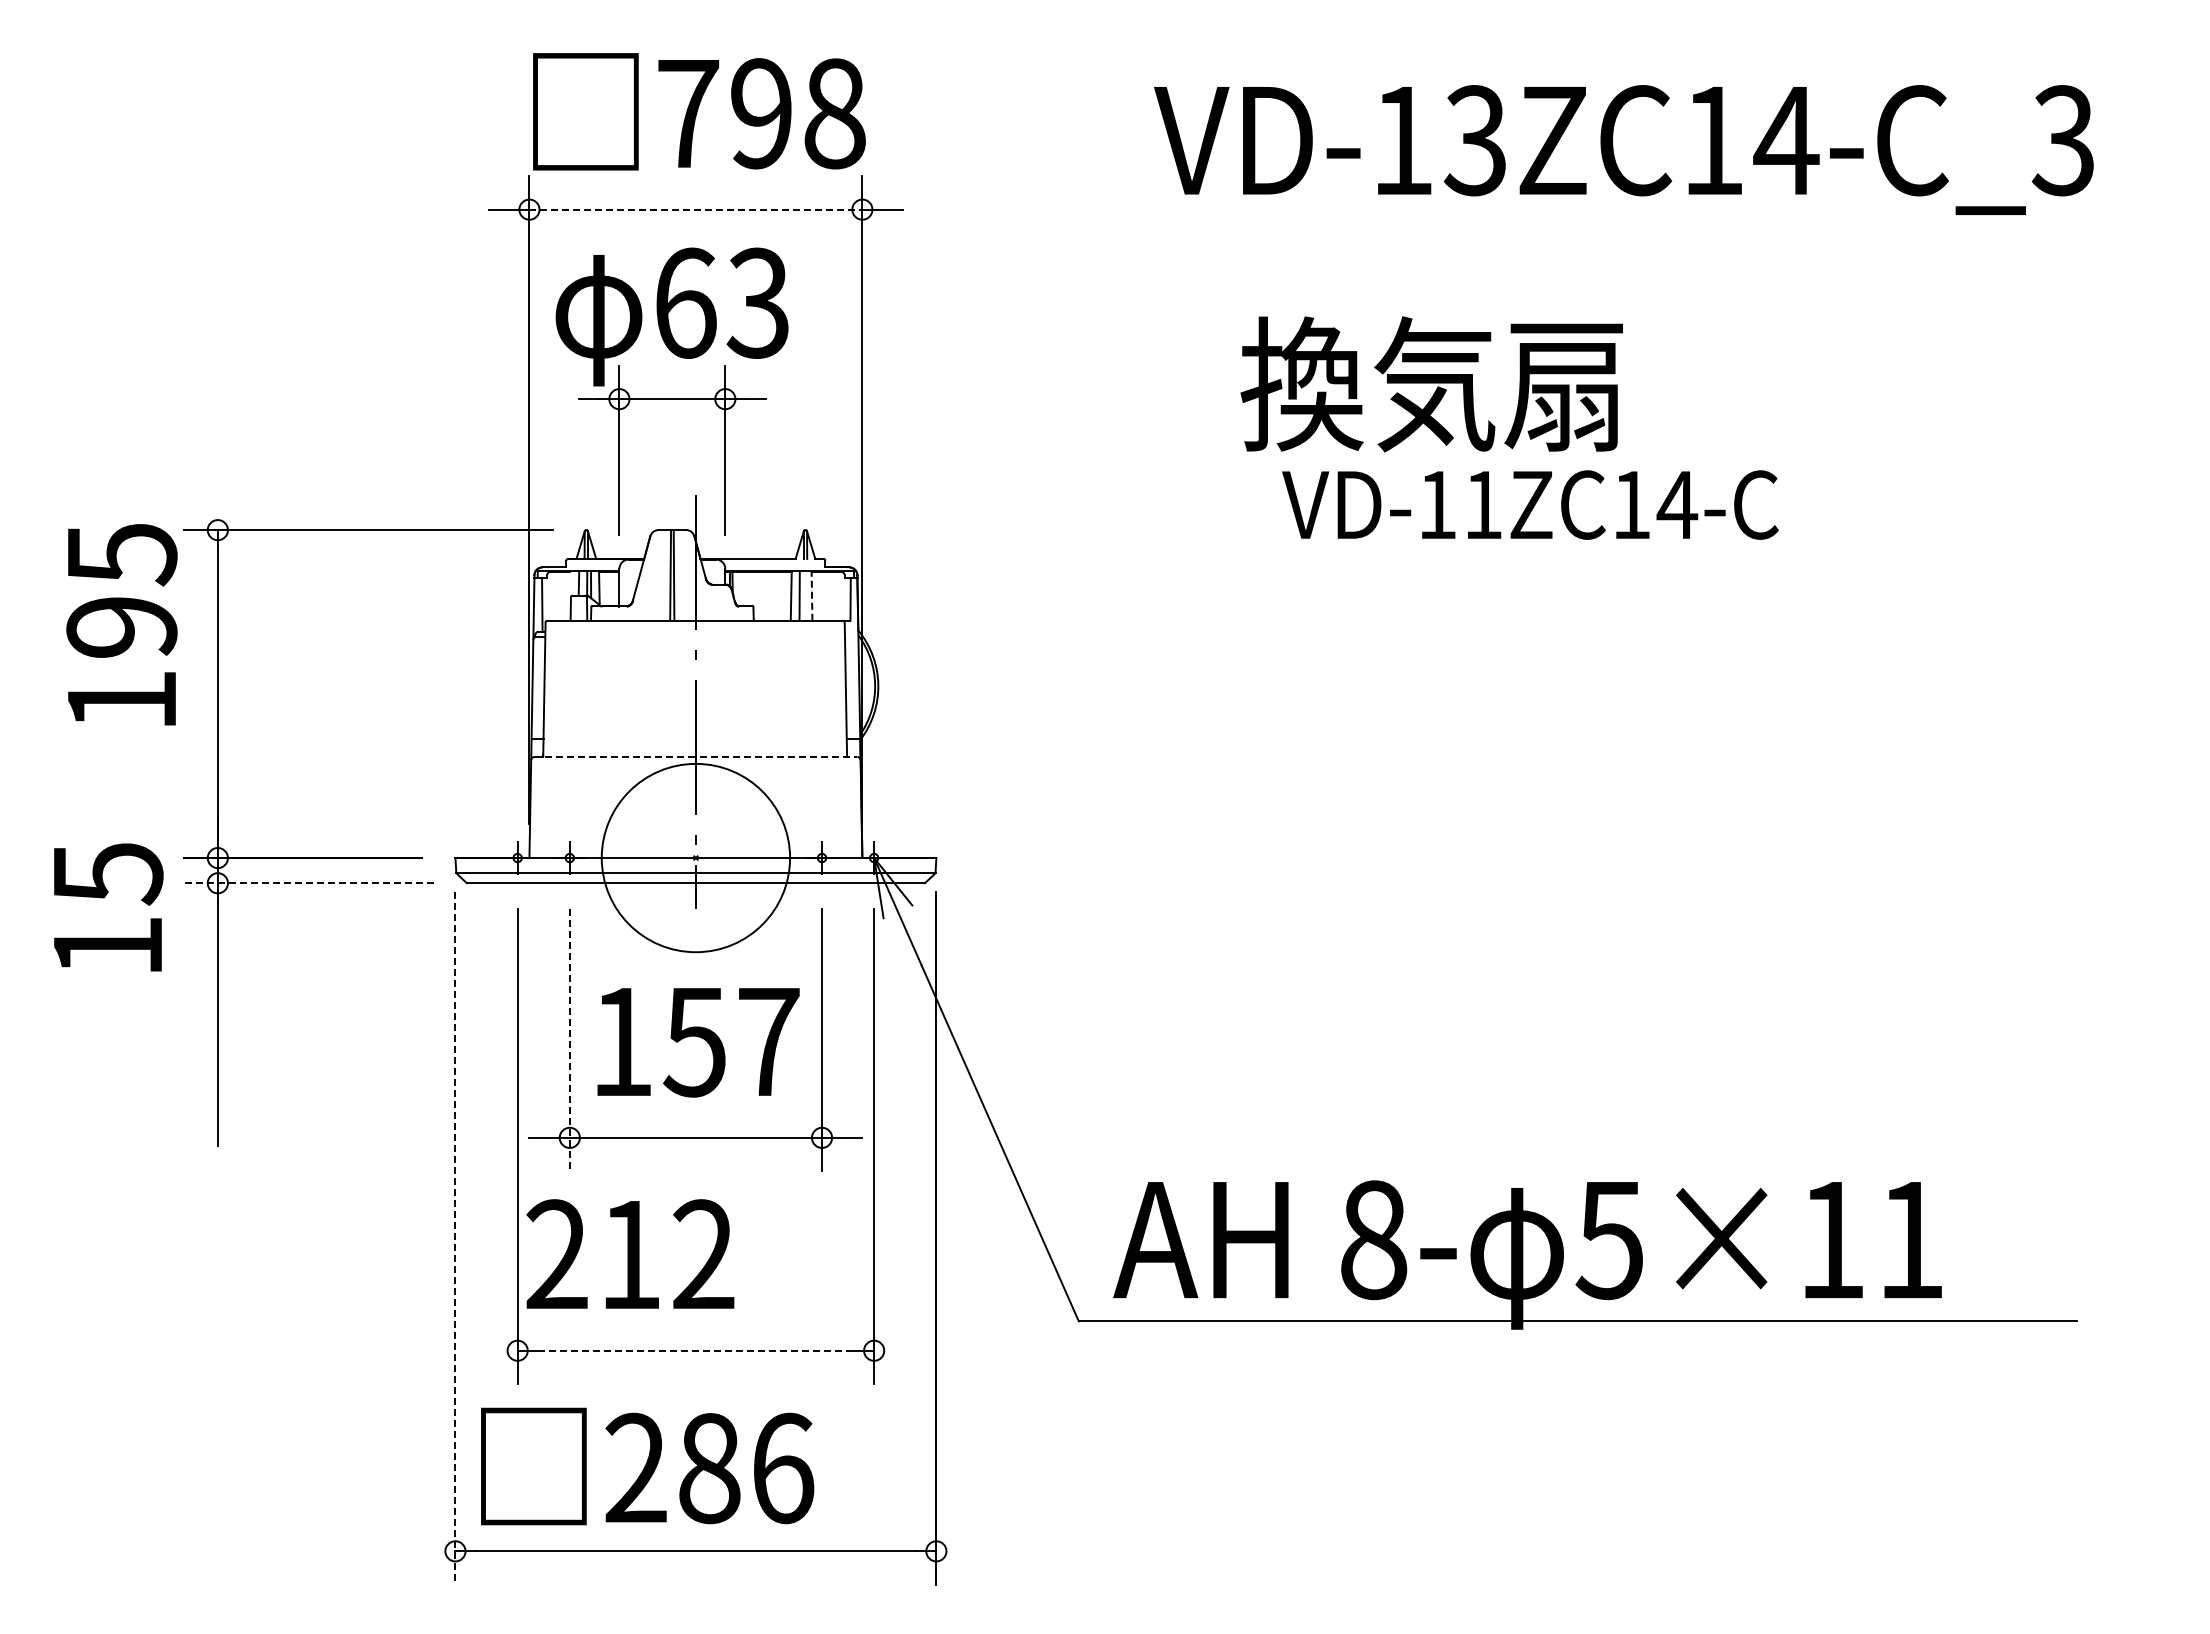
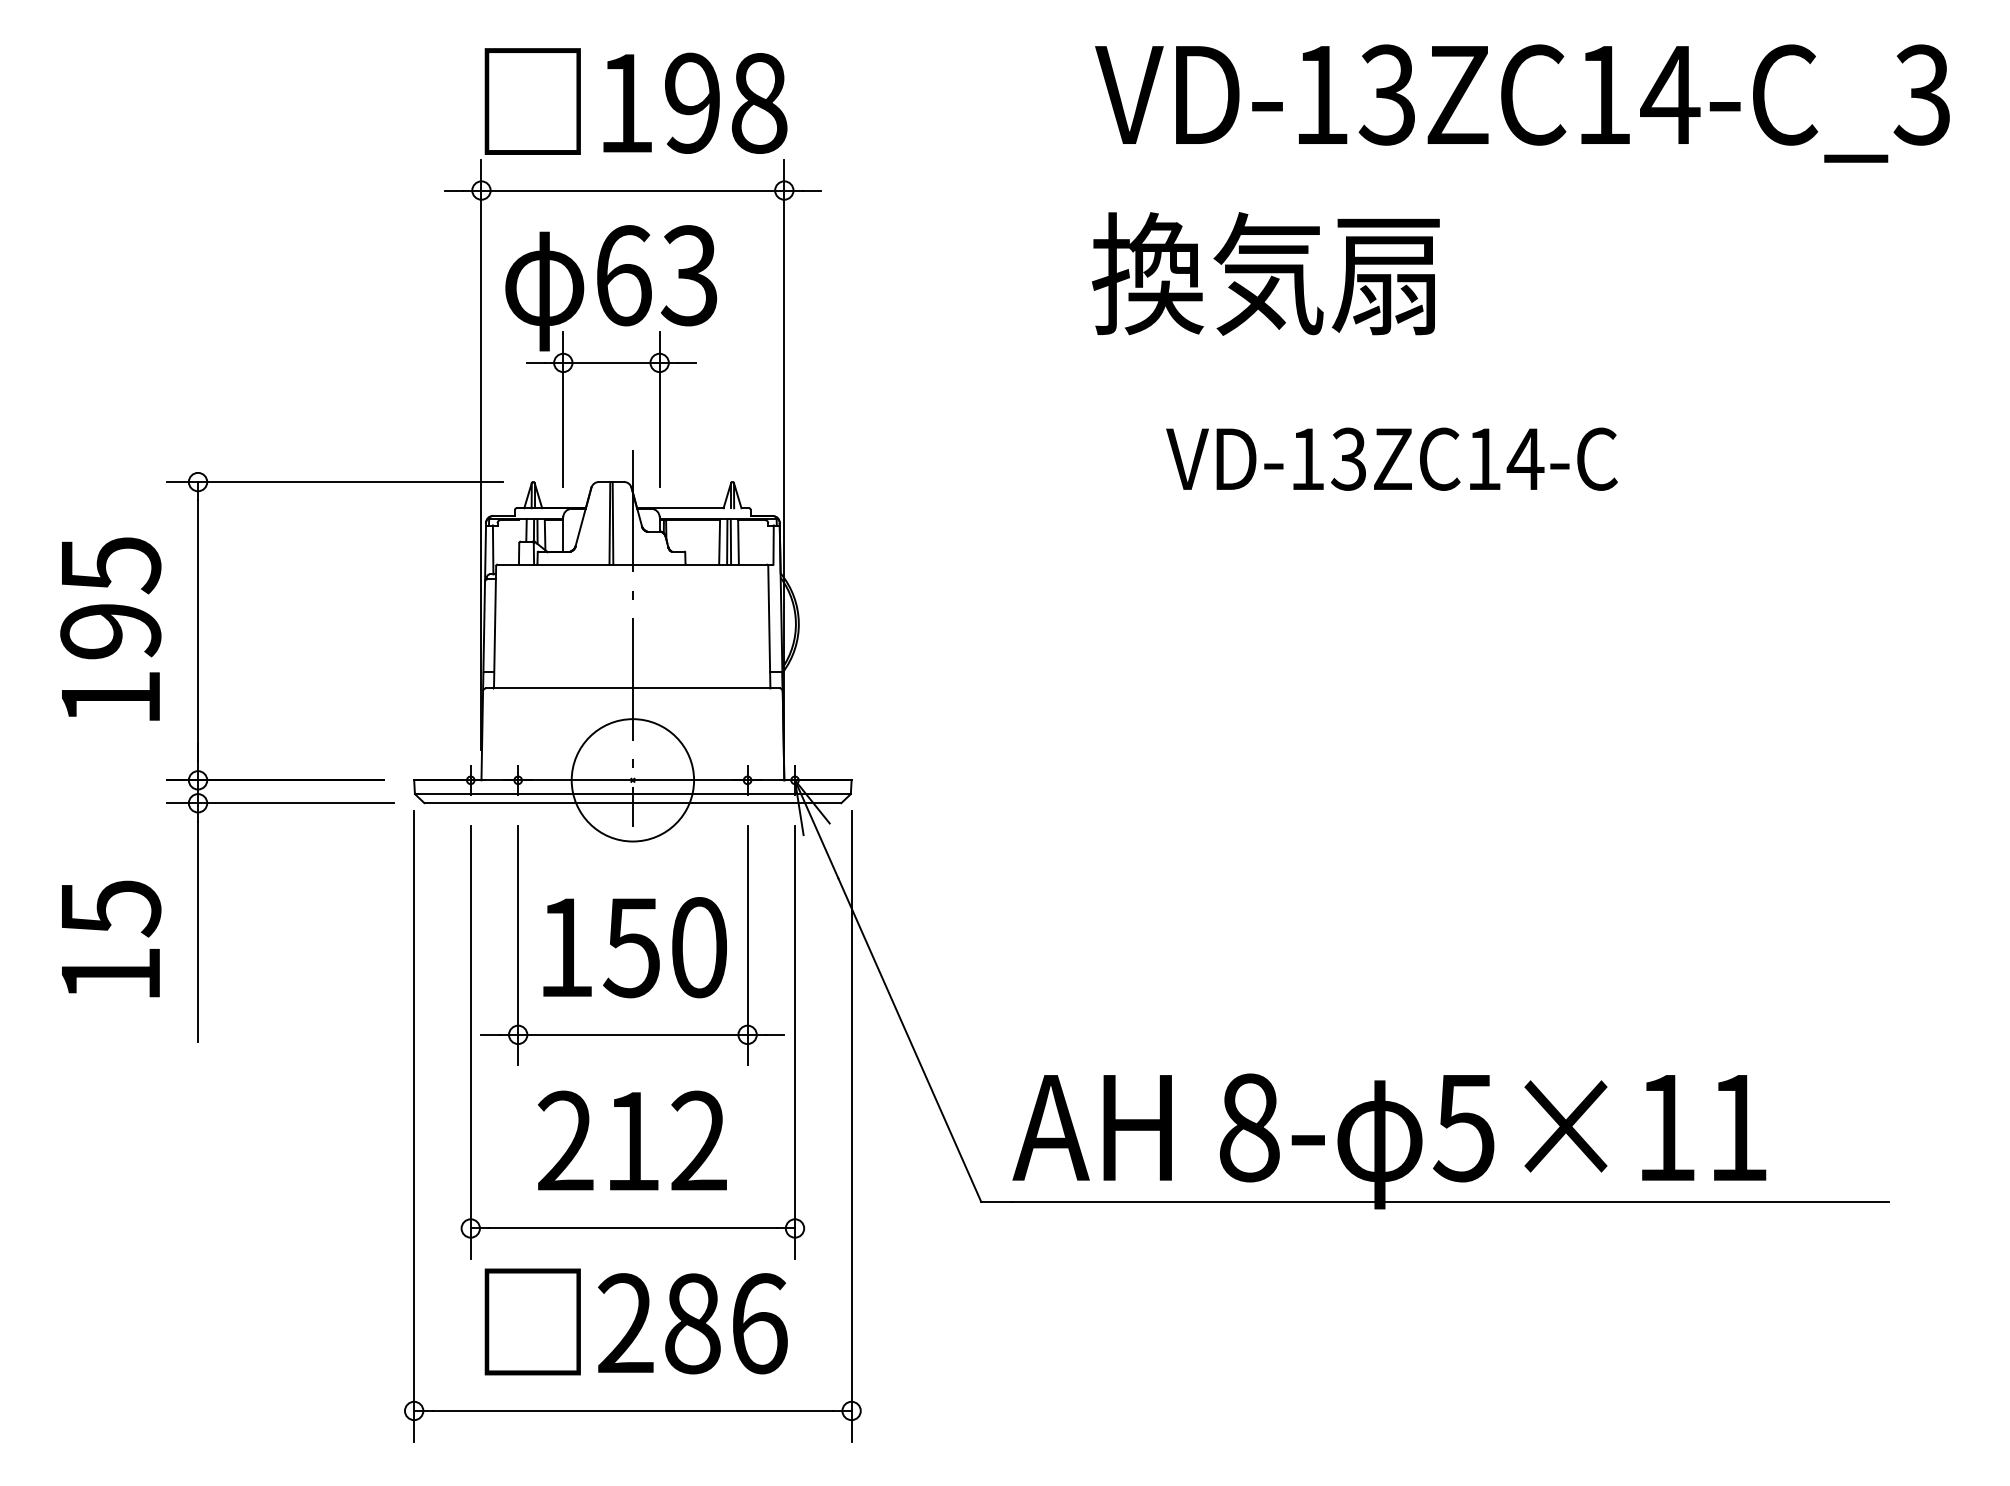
text: (688, 113) -> (626, 103), 798 -> 198
text: (1623, 149) -> (1522, 103), moved
line: (696, 209) -> (633, 190), dashed -> solid
text: (1431, 384) -> (1265, 274), moved
text: (1482, 504) -> (1348, 458), VD-11ZC14-C -> VD-13ZC14-C
line: (803, 595) -> (730, 541), added
line: (812, 595) -> (738, 541), dashed -> solid
text: (121, 624) -> (110, 628), moved
line: (696, 756) -> (633, 687), dashed -> solid
circle: (695, 857) -> (632, 779), size x0.71
line: (309, 883) -> (281, 803), dashed -> solid
text: (108, 907) -> (111, 939), moved
line: (569, 1040) -> (517, 946), dashed -> solid
text: (769, 1041) -> (699, 947), 157 -> 150
line: (455, 1238) -> (414, 1126), dashed -> solid
text: (630, 1253) -> (632, 1140), moved
line: (696, 1350) -> (633, 1228), dashed -> solid
text: (647, 1466) -> (636, 1321), moved

